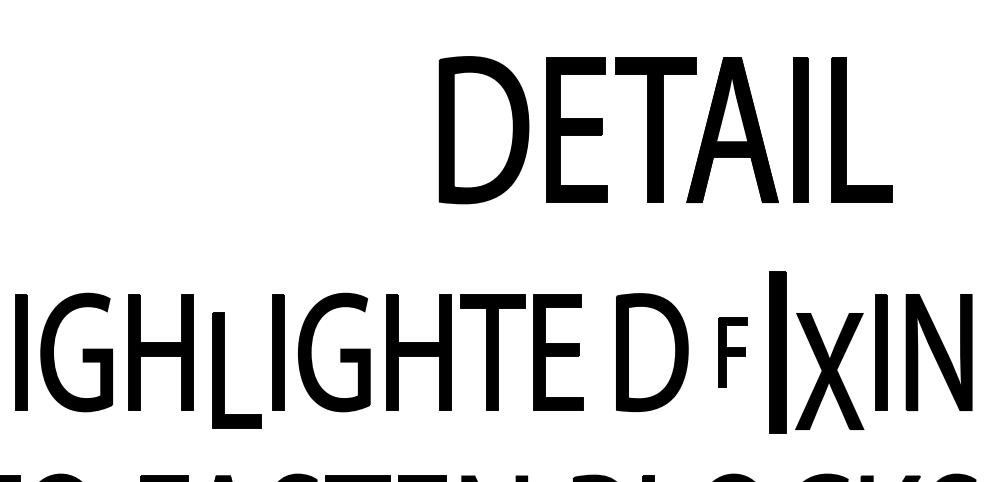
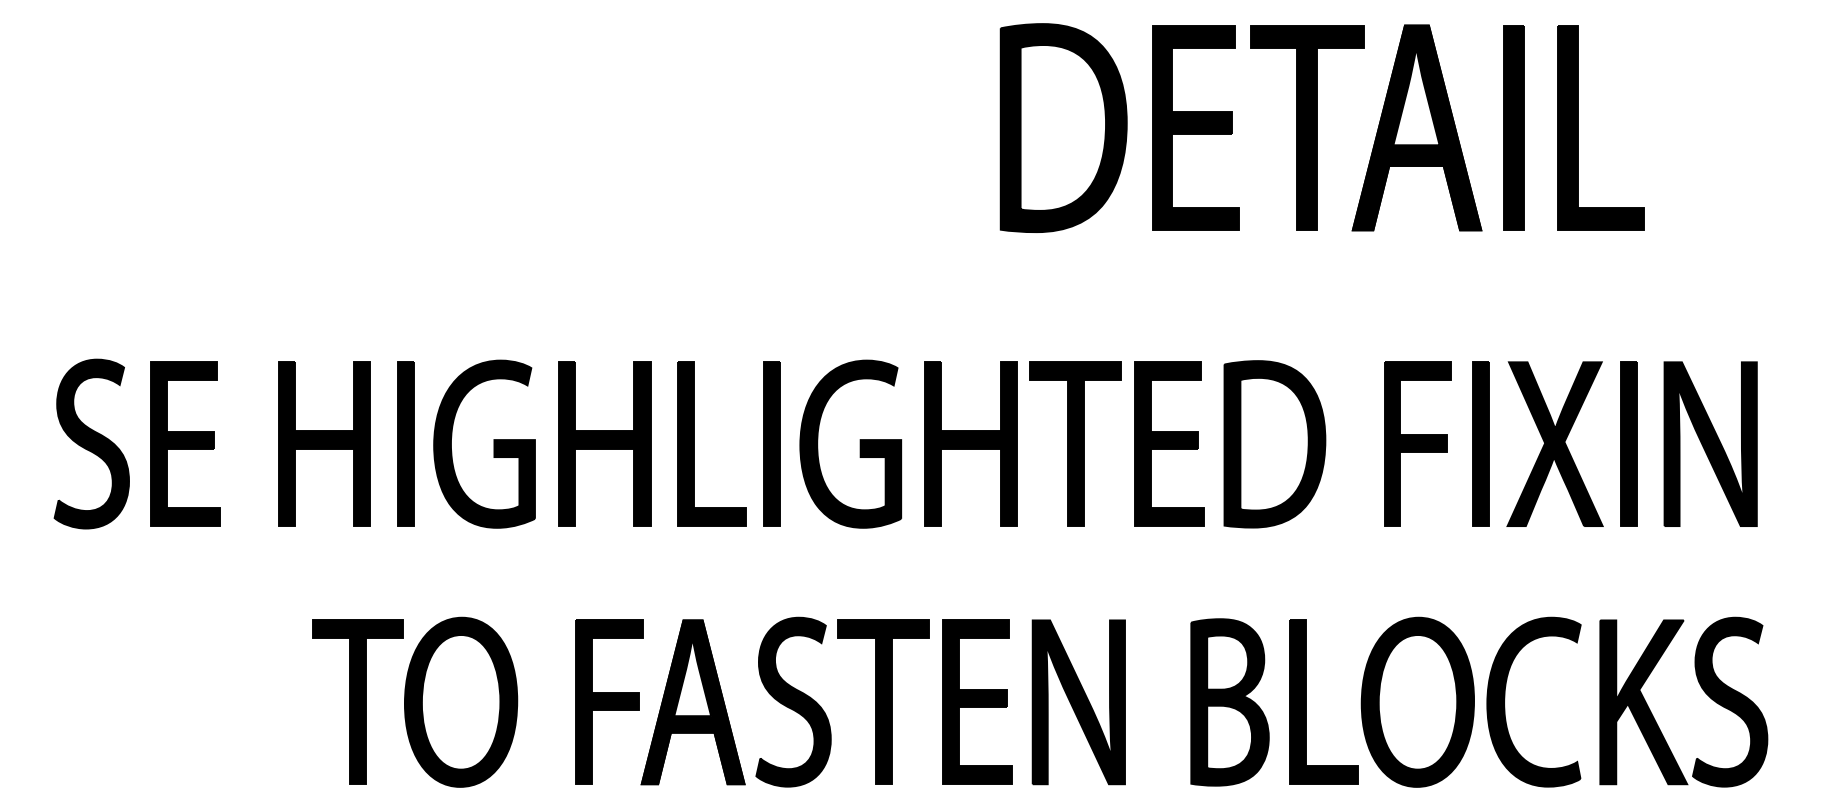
part: (652, 352) -> (1274, 444), moved
part: (732, 352) -> (1417, 443), size x1.67
part: (777, 352) -> (1480, 443), size x0.71
part: (224, 369) -> (694, 443), moved
part: (829, 371) -> (1554, 443), moved

